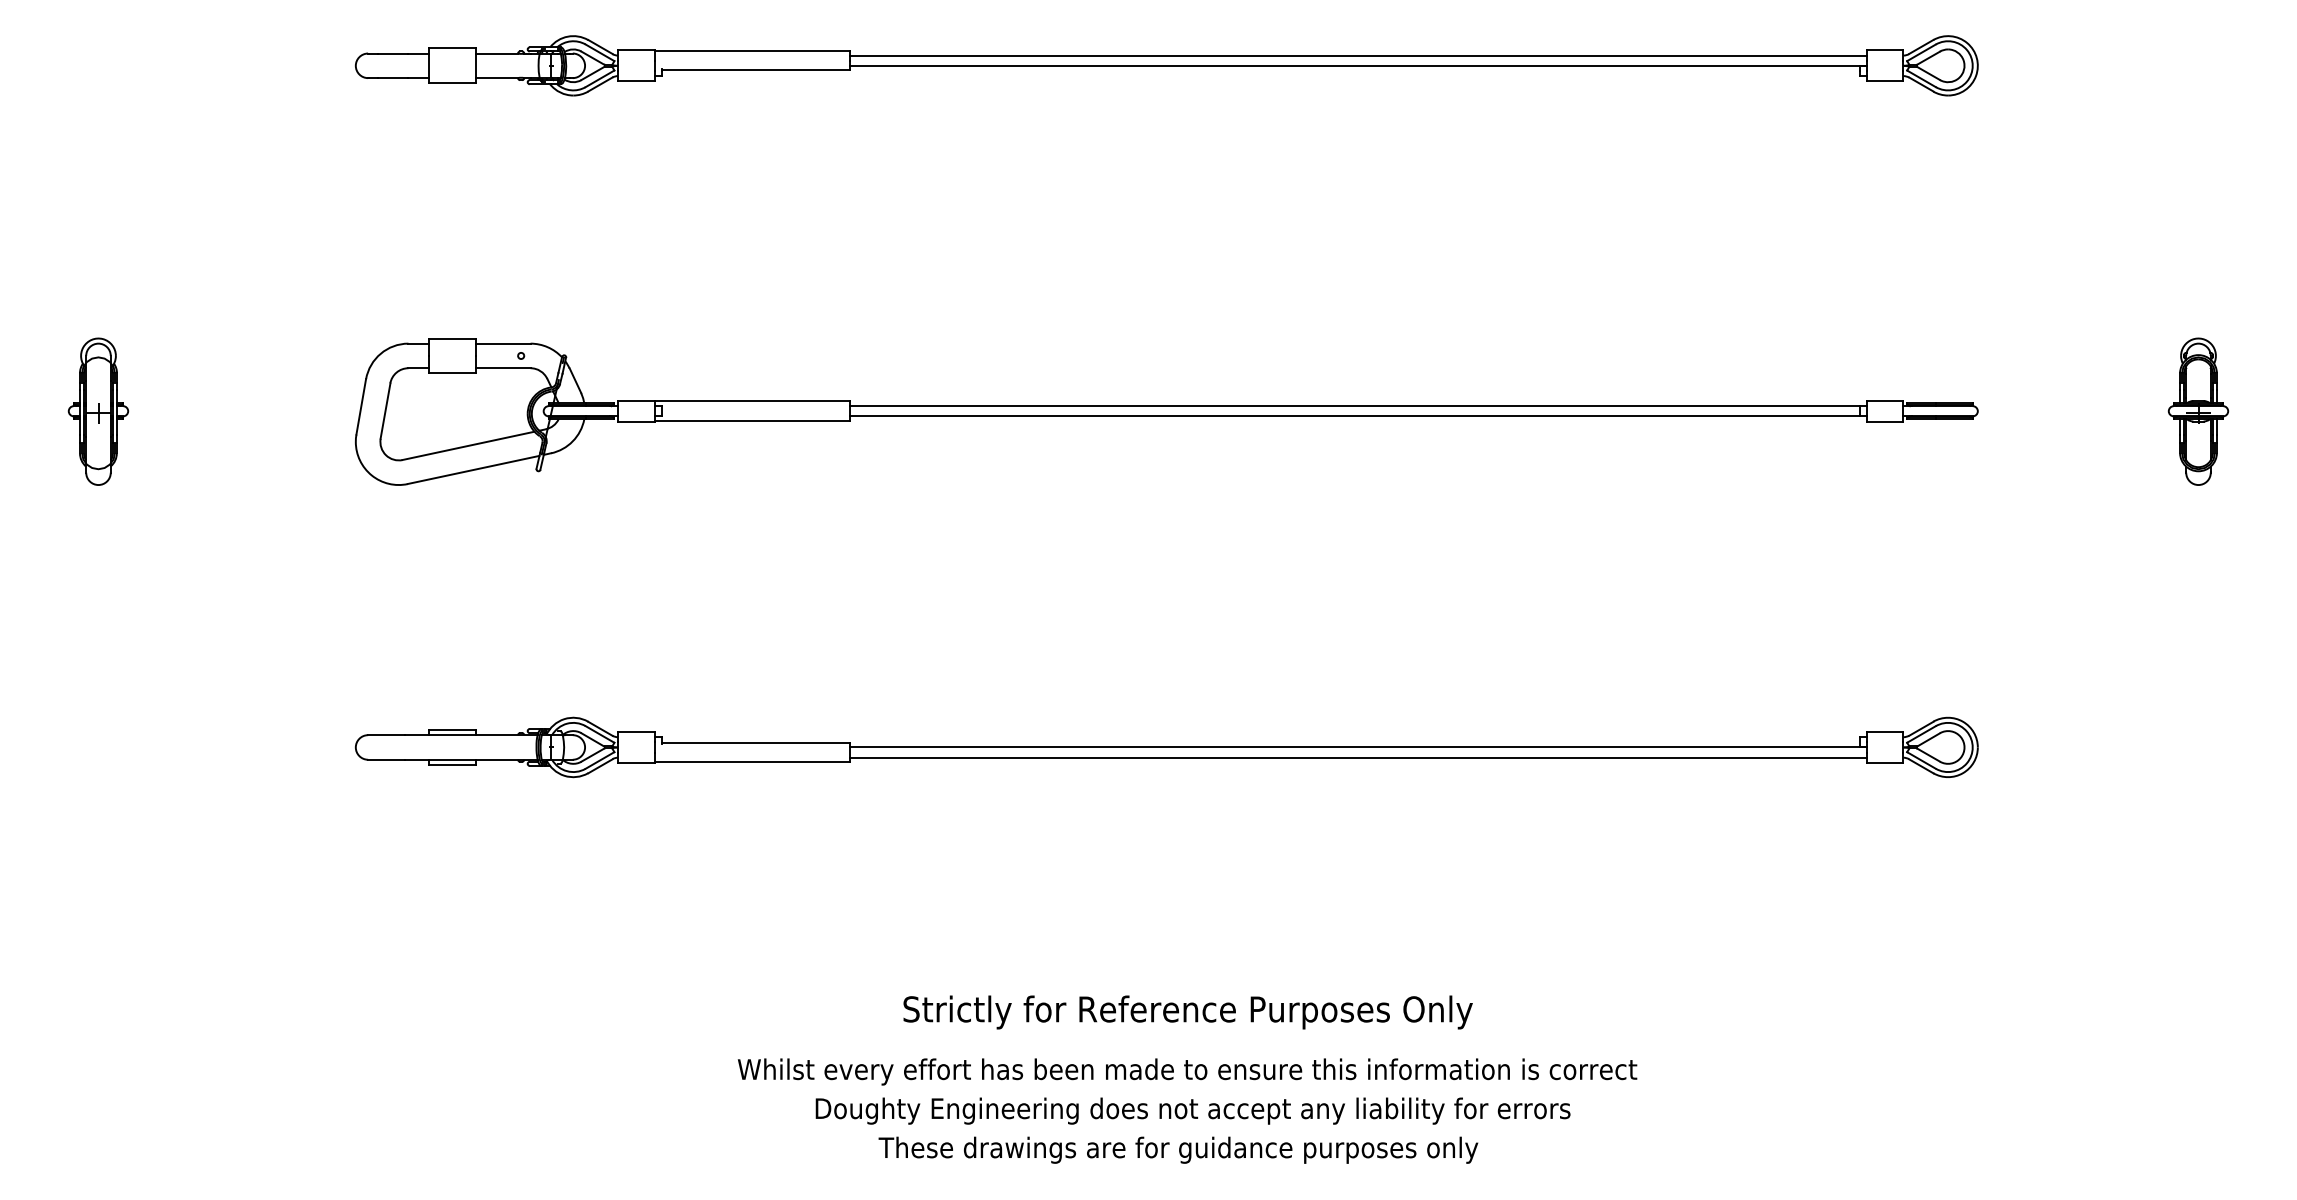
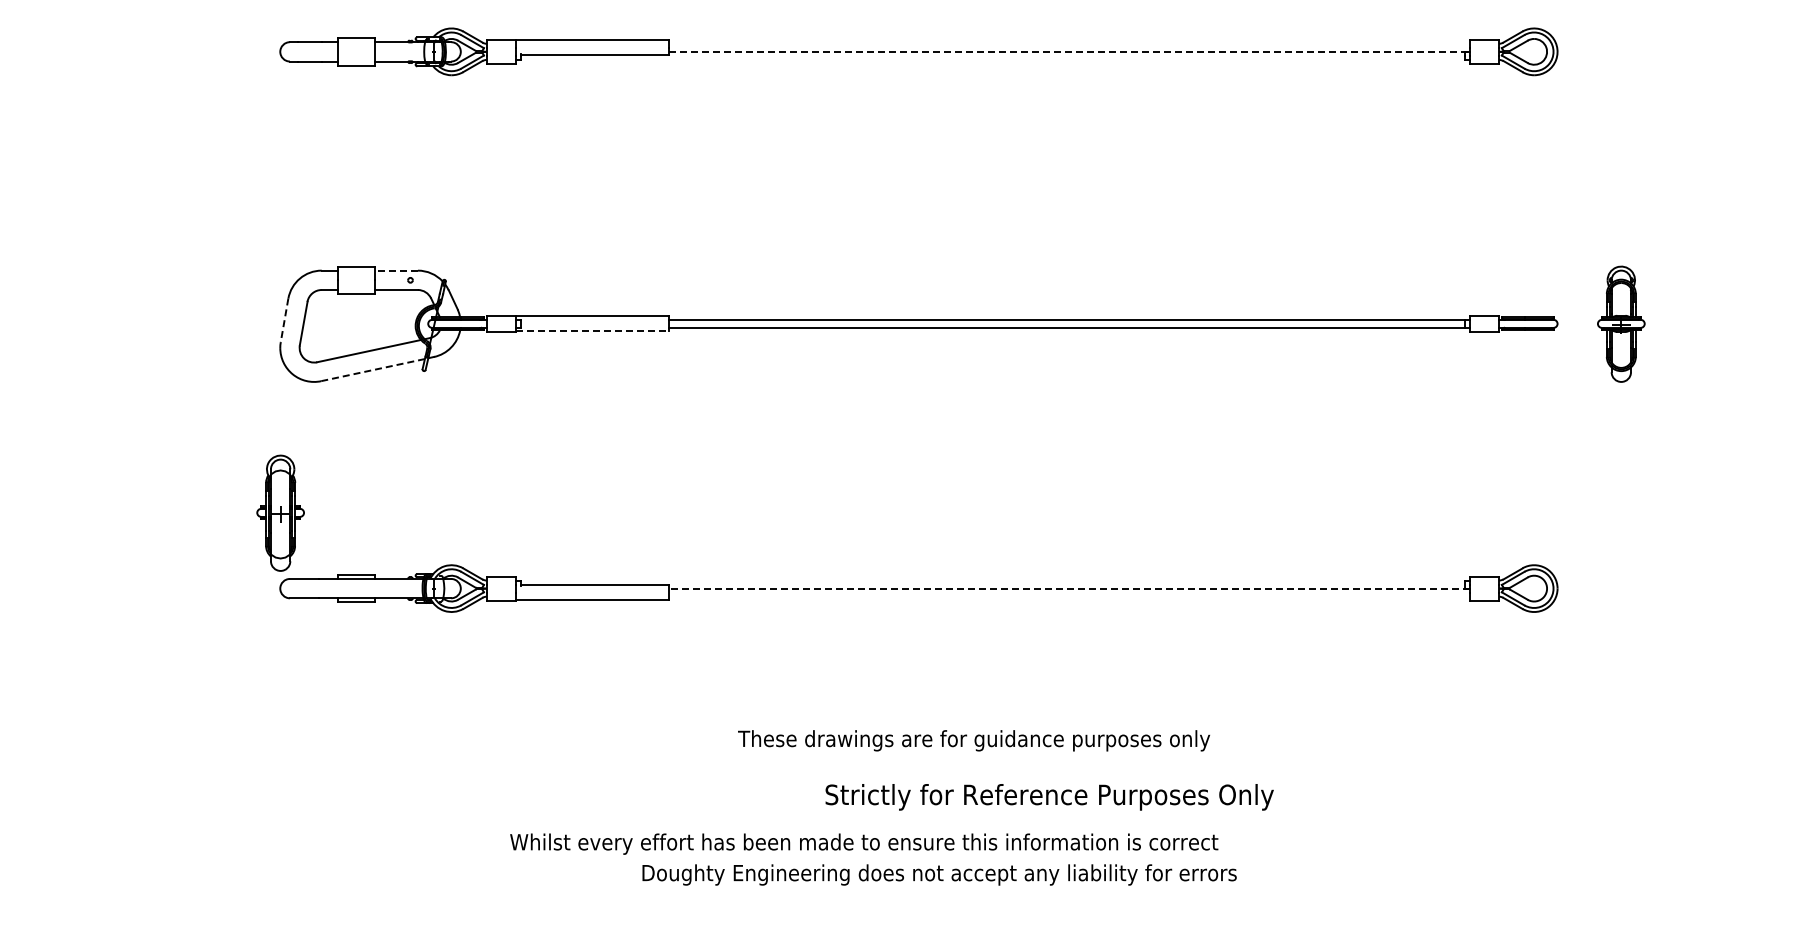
line: (1358, 55) -> (1069, 43), removed
line: (1359, 65) -> (1070, 51), solid -> dashed
line: (502, 343) -> (395, 270), solid -> dashed
line: (361, 406) -> (284, 320), solid -> dashed
part: (98, 410) -> (280, 512), moved
part: (2198, 410) -> (1621, 323), moved
line: (752, 420) -> (592, 331), solid -> dashed
line: (474, 470) -> (373, 370), solid -> dashed
line: (1358, 747) -> (1069, 588), solid -> dashed
line: (1358, 757) -> (1069, 596), removed
text: (1187, 1012) -> (1049, 797), moved
text: (1187, 1071) -> (864, 843), moved
text: (1177, 1149) -> (973, 740), moved

